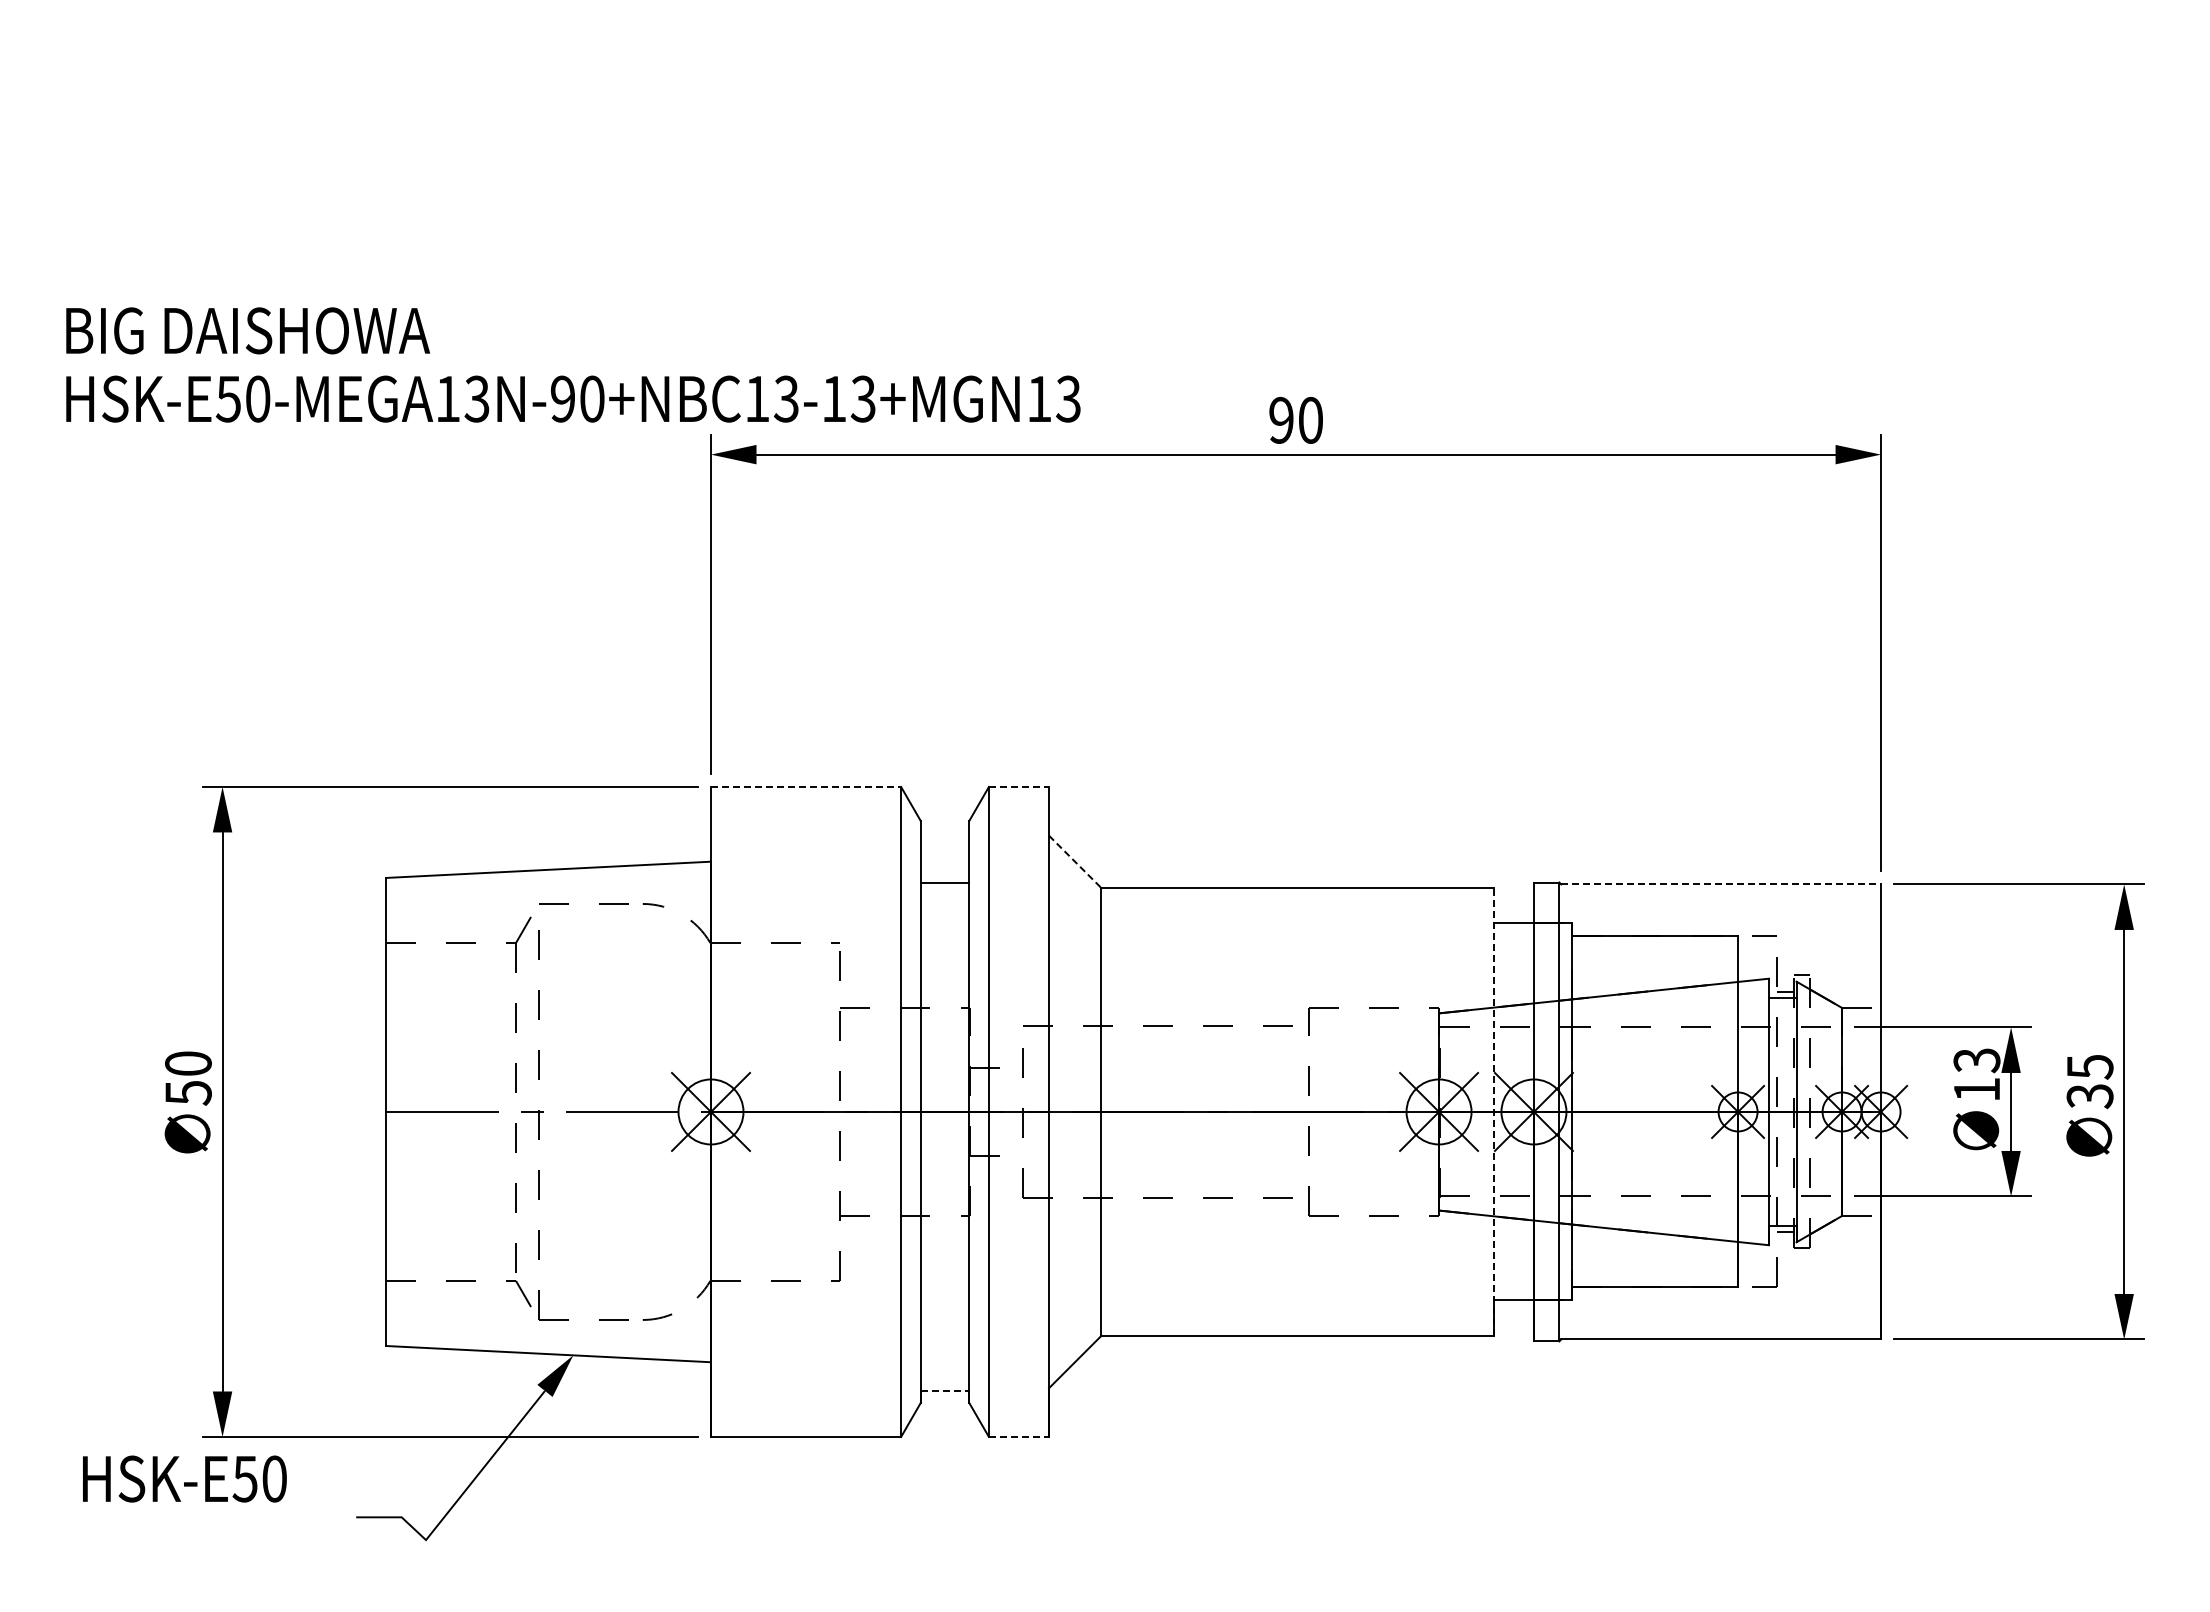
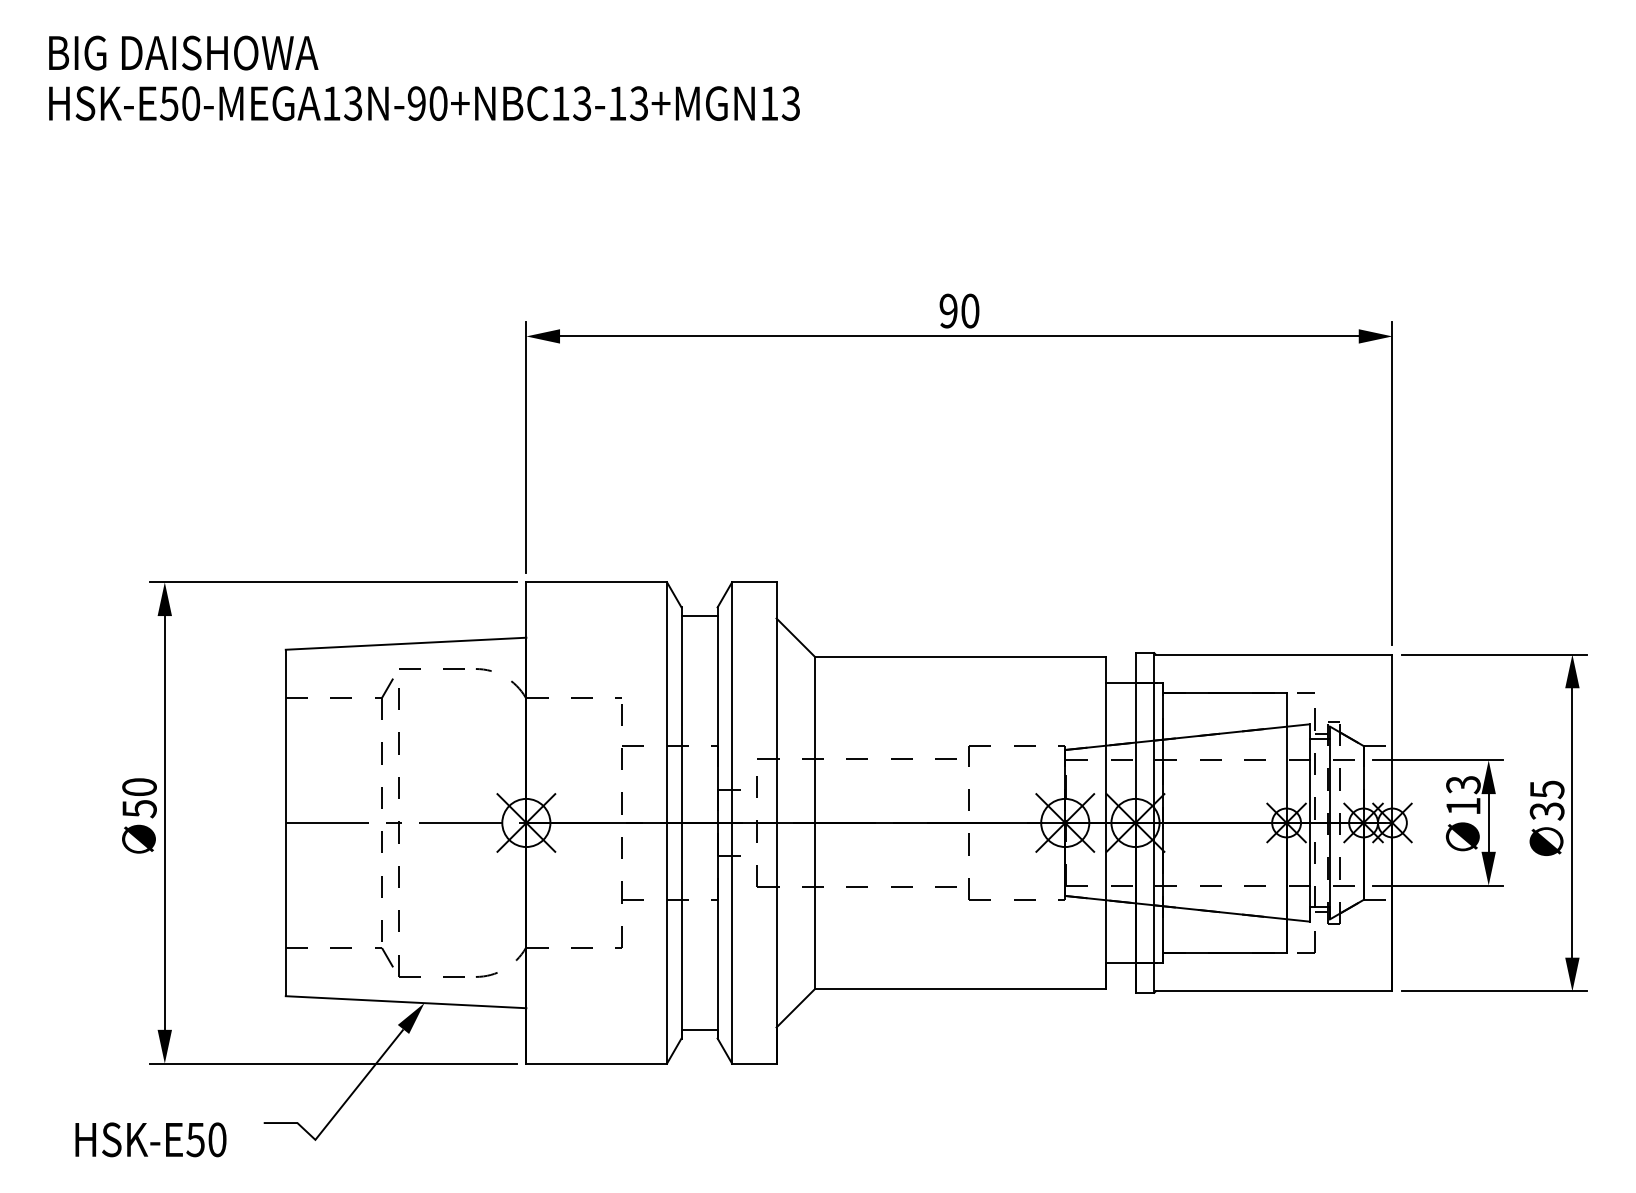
text: (573, 364) -> (424, 77), moved
line: (806, 786) -> (597, 582), dashed -> solid
line: (1019, 786) -> (754, 582), dashed -> solid
line: (1075, 861) -> (796, 637), dashed -> solid
line: (944, 883) -> (699, 616), moved
line: (1721, 884) -> (1274, 654), dashed -> solid
line: (1493, 1111) -> (1105, 822), dashed -> solid
line: (945, 1391) -> (699, 1029), dashed -> solid
line: (1019, 1436) -> (754, 1063), dashed -> solid
text: (184, 1478) -> (150, 1139), moved

